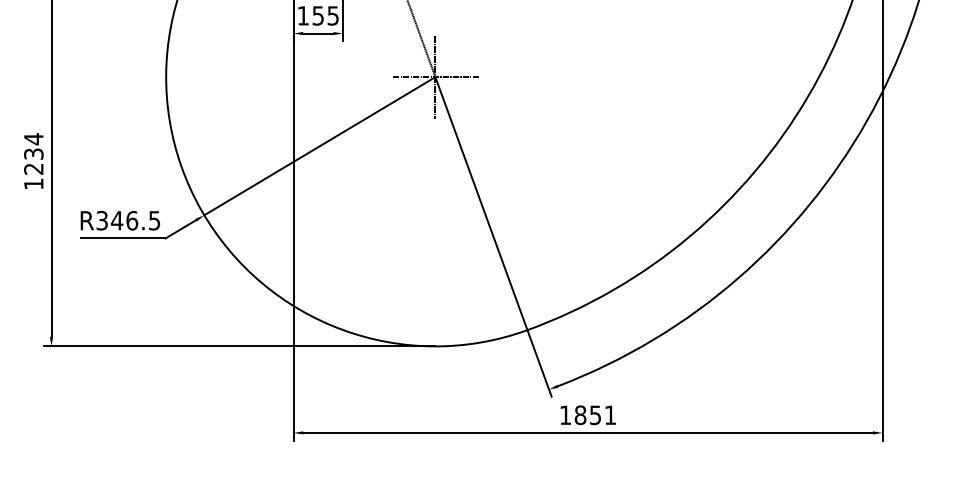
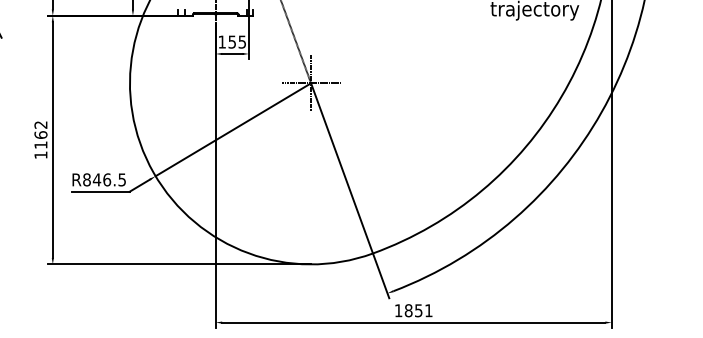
text: (33, 153) -> (40, 134), 1234 -> 1162
text: (101, 220) -> (86, 179), R346.5 -> R846.5

